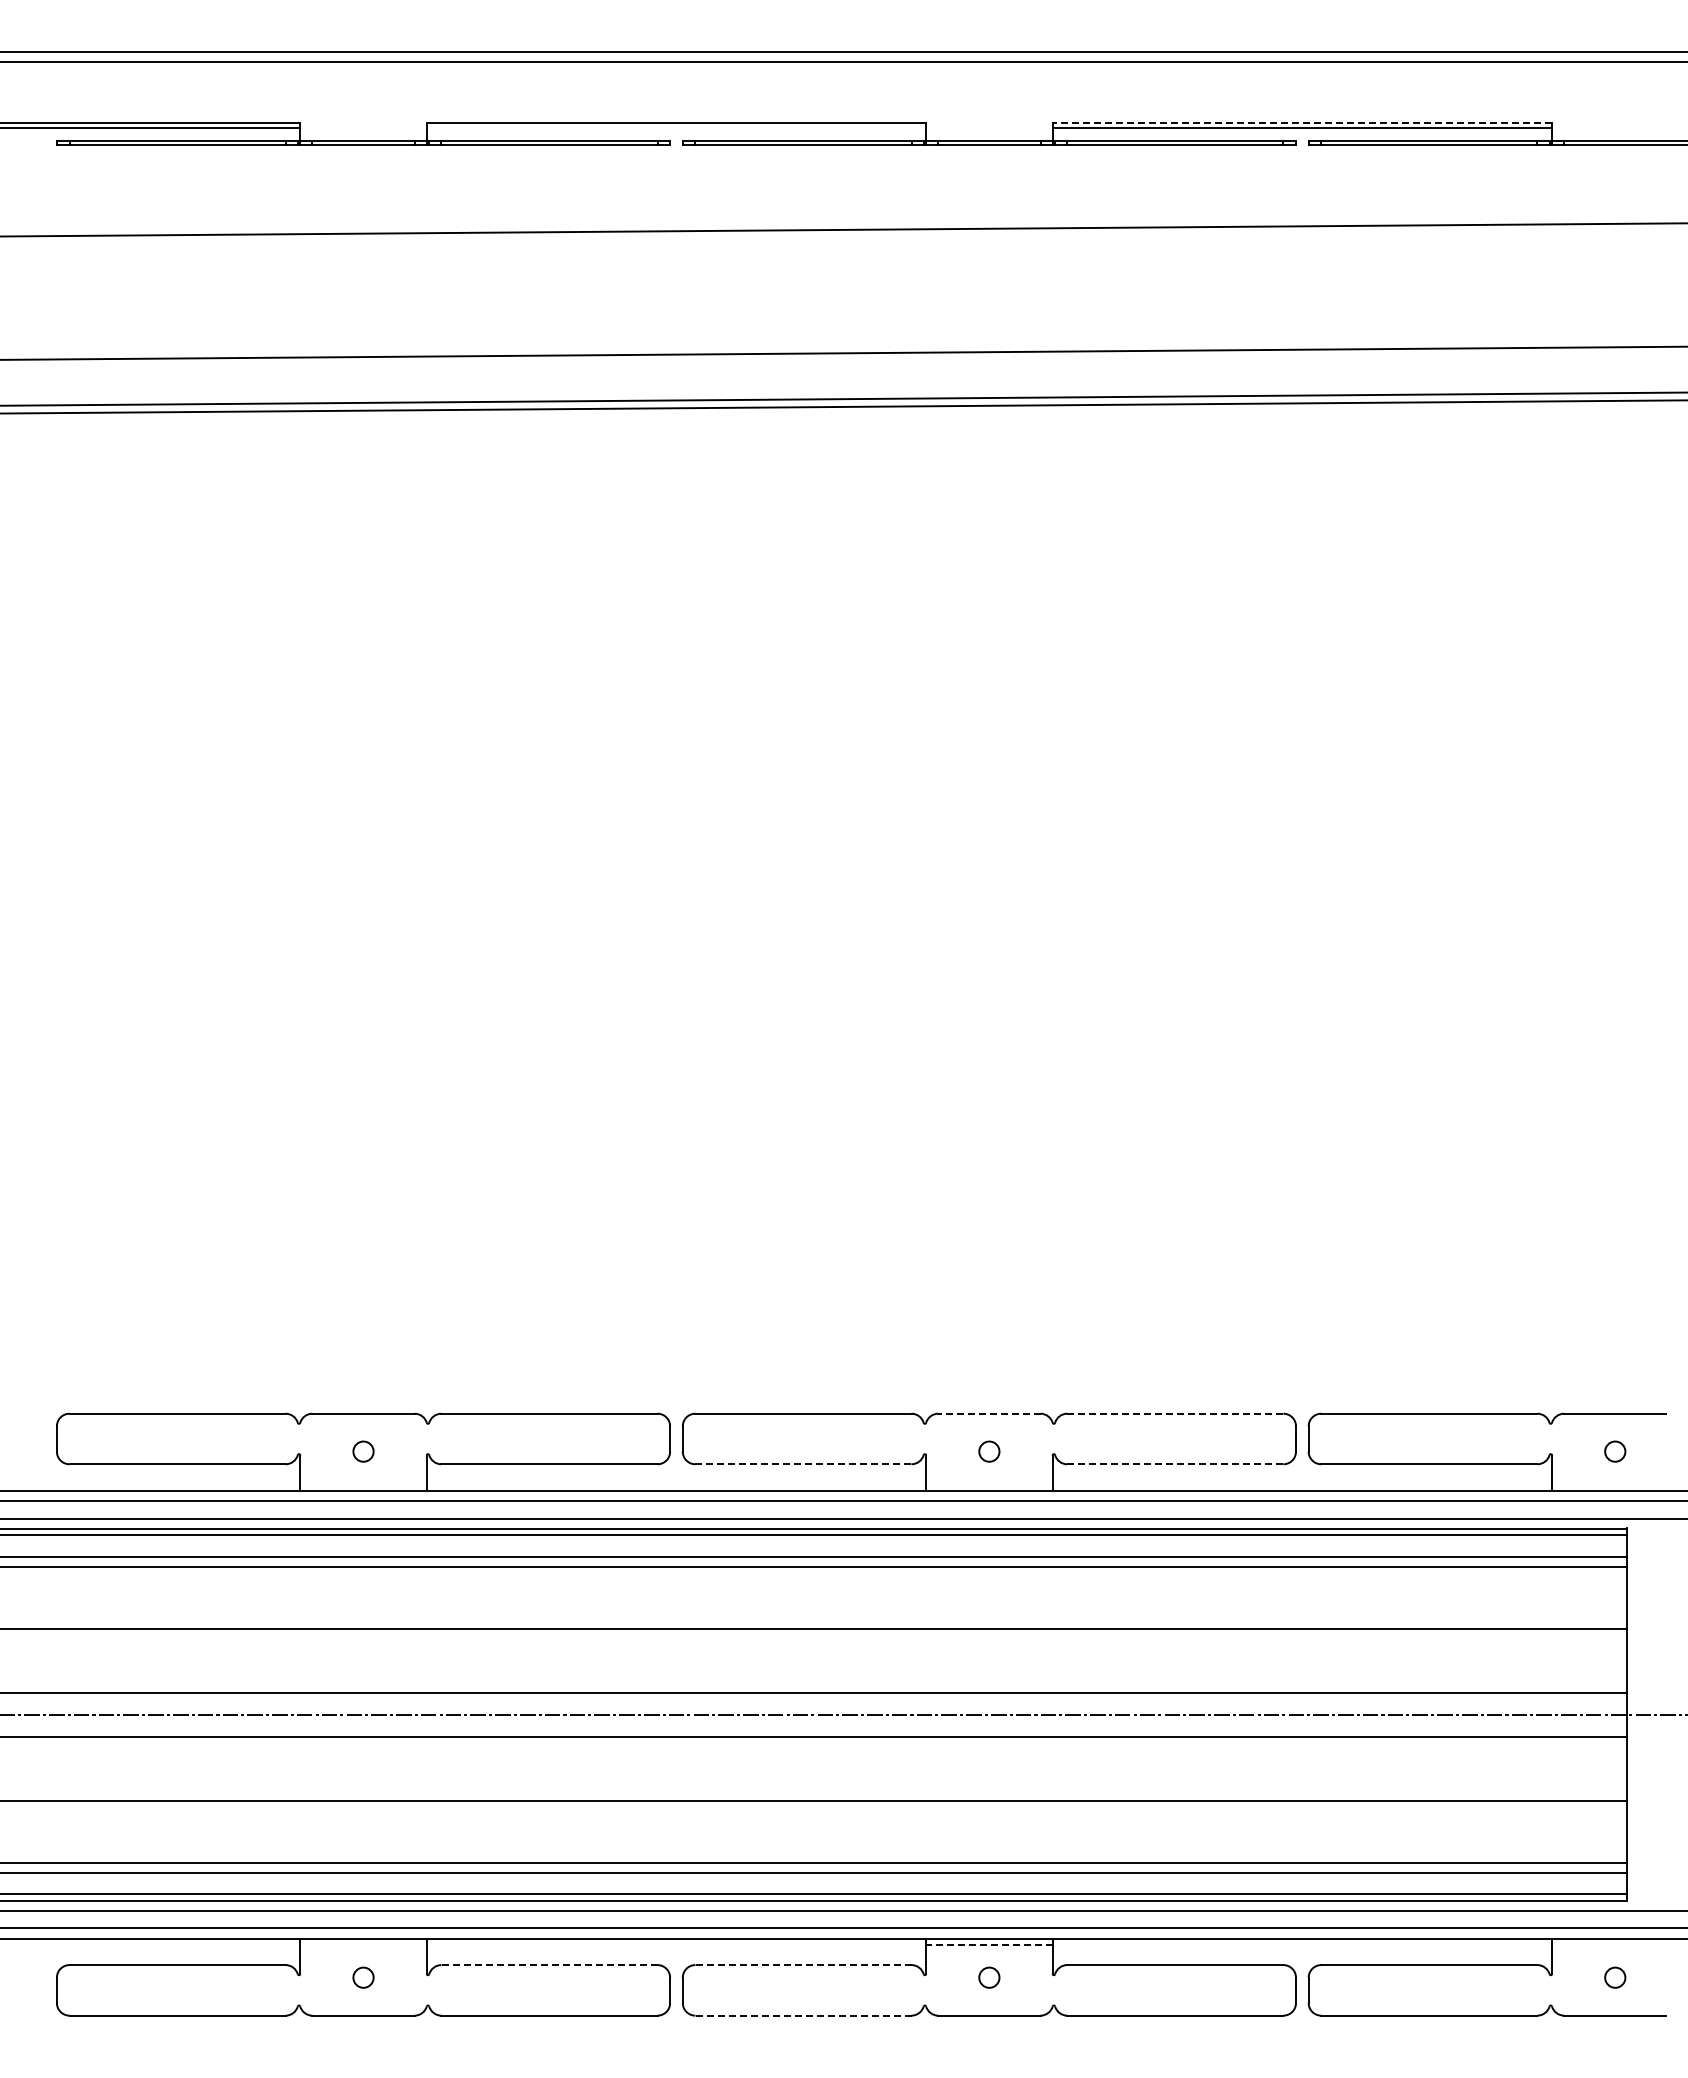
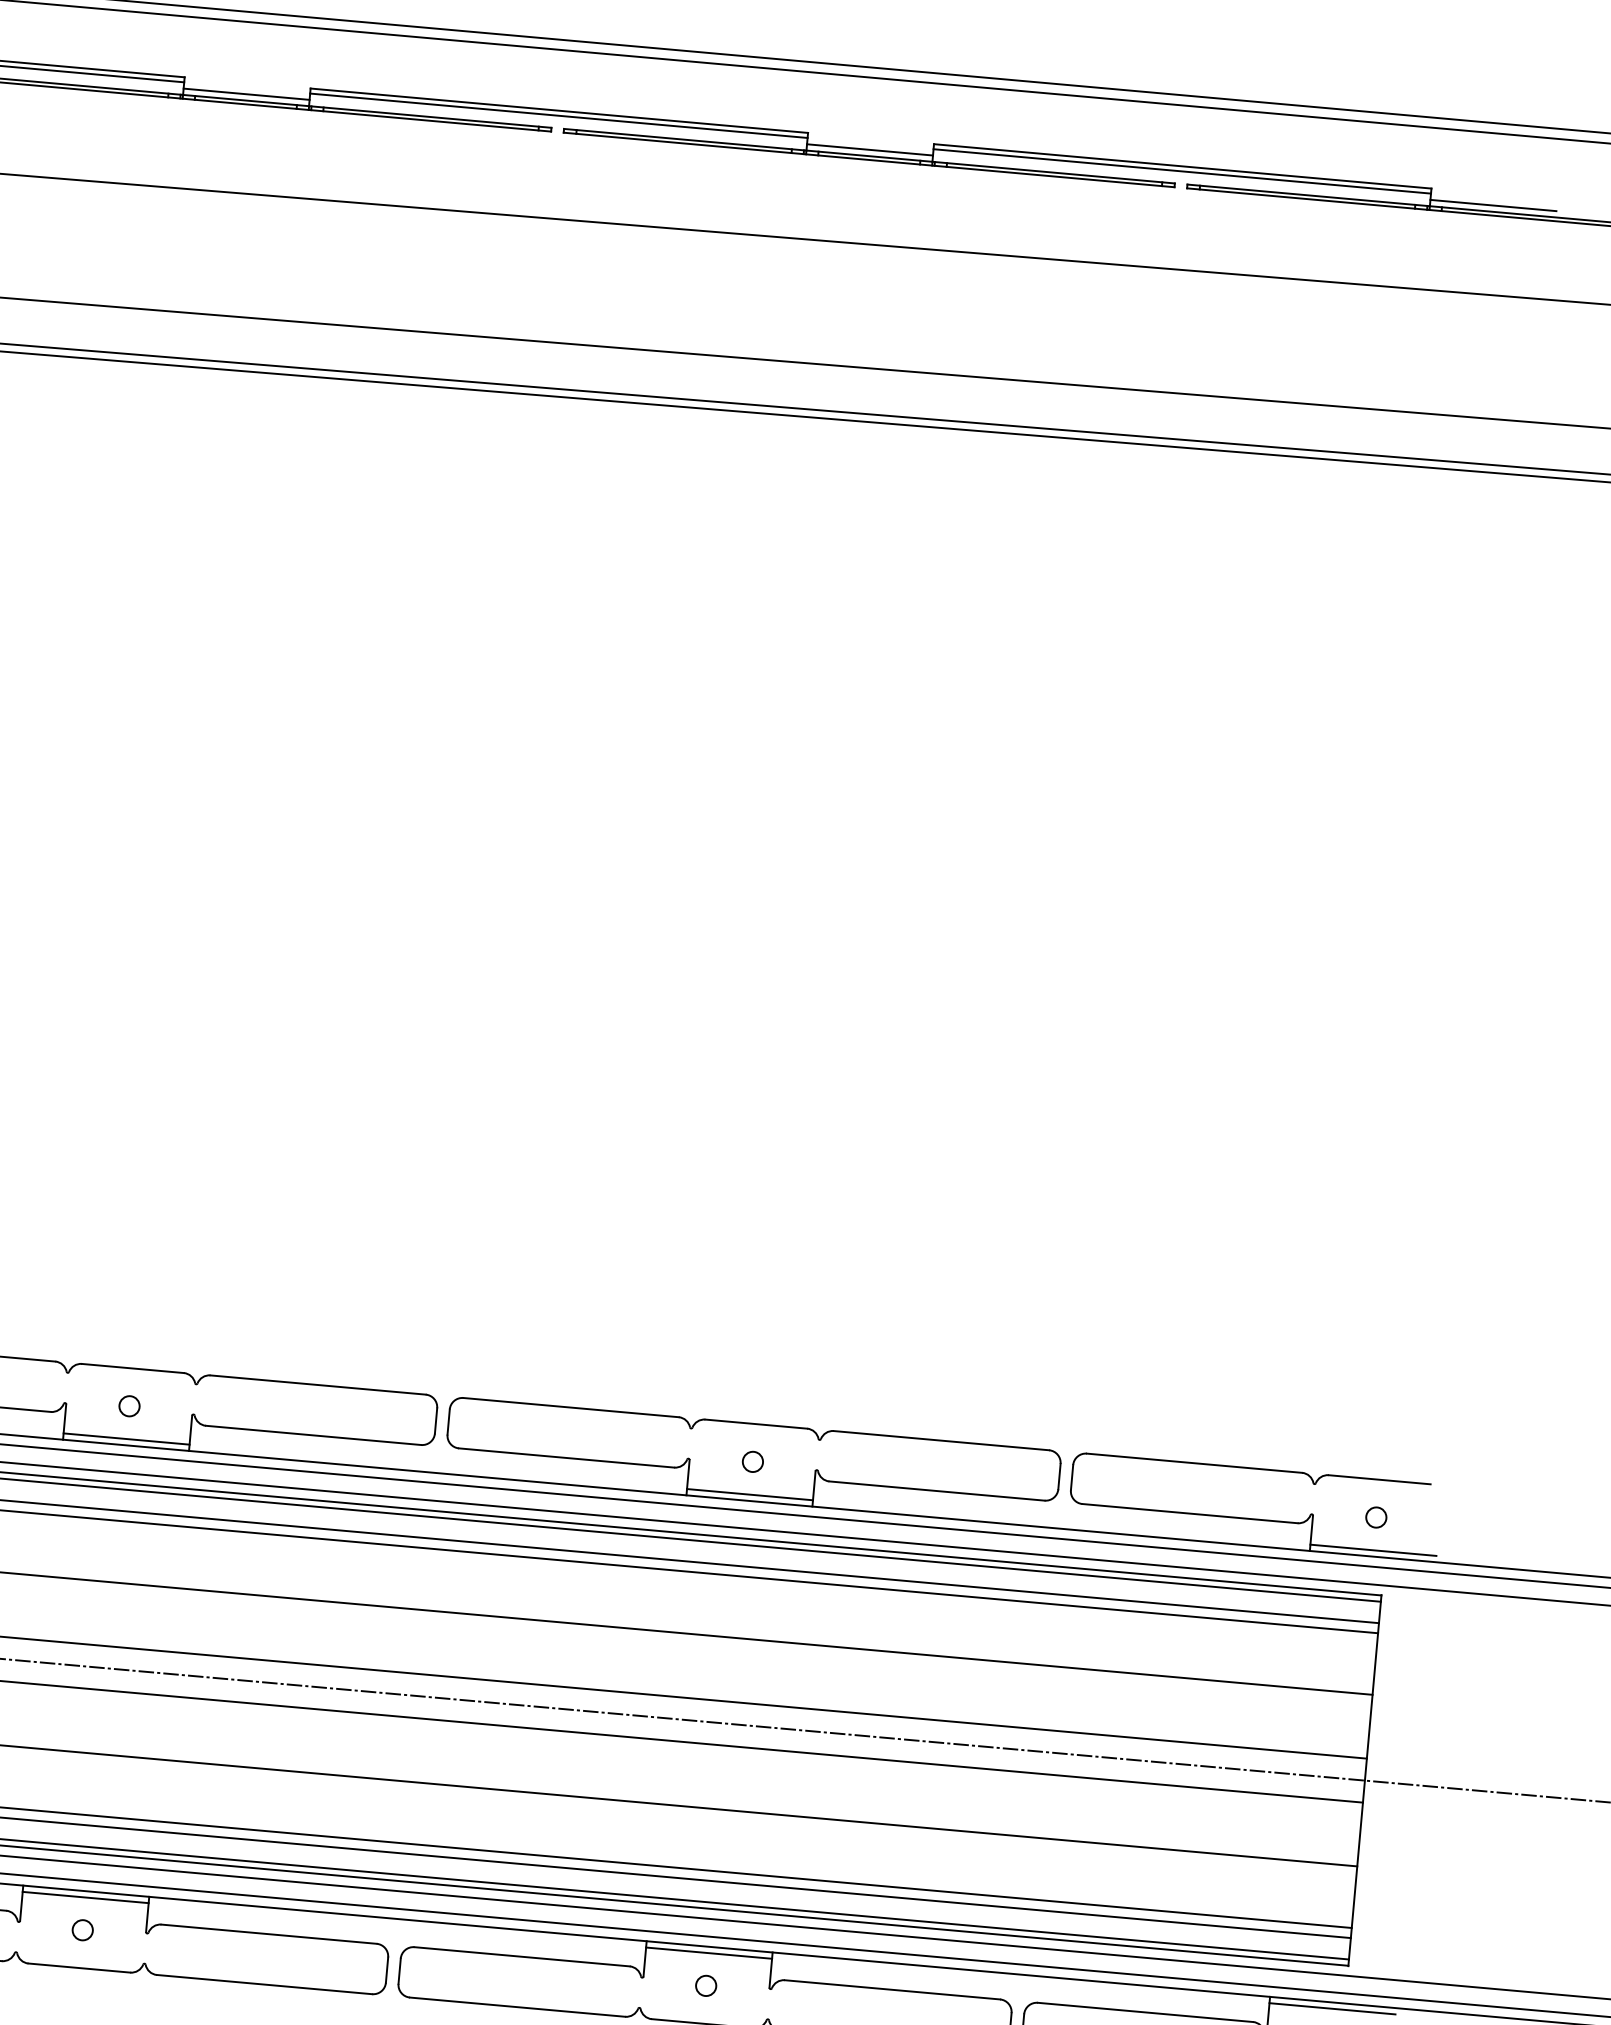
line: (1302, 123) -> (1182, 166), dashed -> solid
line: (676, 128) -> (558, 116), added
line: (363, 134) -> (246, 94), added
line: (989, 134) -> (870, 149), added
line: (1615, 134) -> (1493, 205), added
line: (988, 1413) -> (755, 1423), dashed -> solid
line: (1174, 1413) -> (940, 1440), dashed -> solid
line: (803, 1464) -> (566, 1458), dashed -> solid
line: (1175, 1464) -> (937, 1491), dashed -> solid
line: (363, 1484) -> (126, 1438), added
line: (989, 1484) -> (750, 1494), added
line: (1615, 1484) -> (1373, 1550), added
line: (363, 1944) -> (85, 1897), added
line: (988, 1944) -> (708, 1952), dashed -> solid
line: (1615, 1944) -> (1332, 2008), added
line: (548, 1965) -> (268, 1934), dashed -> solid
line: (802, 1965) -> (521, 1957), dashed -> solid
line: (802, 2015) -> (516, 2006), dashed -> solid

